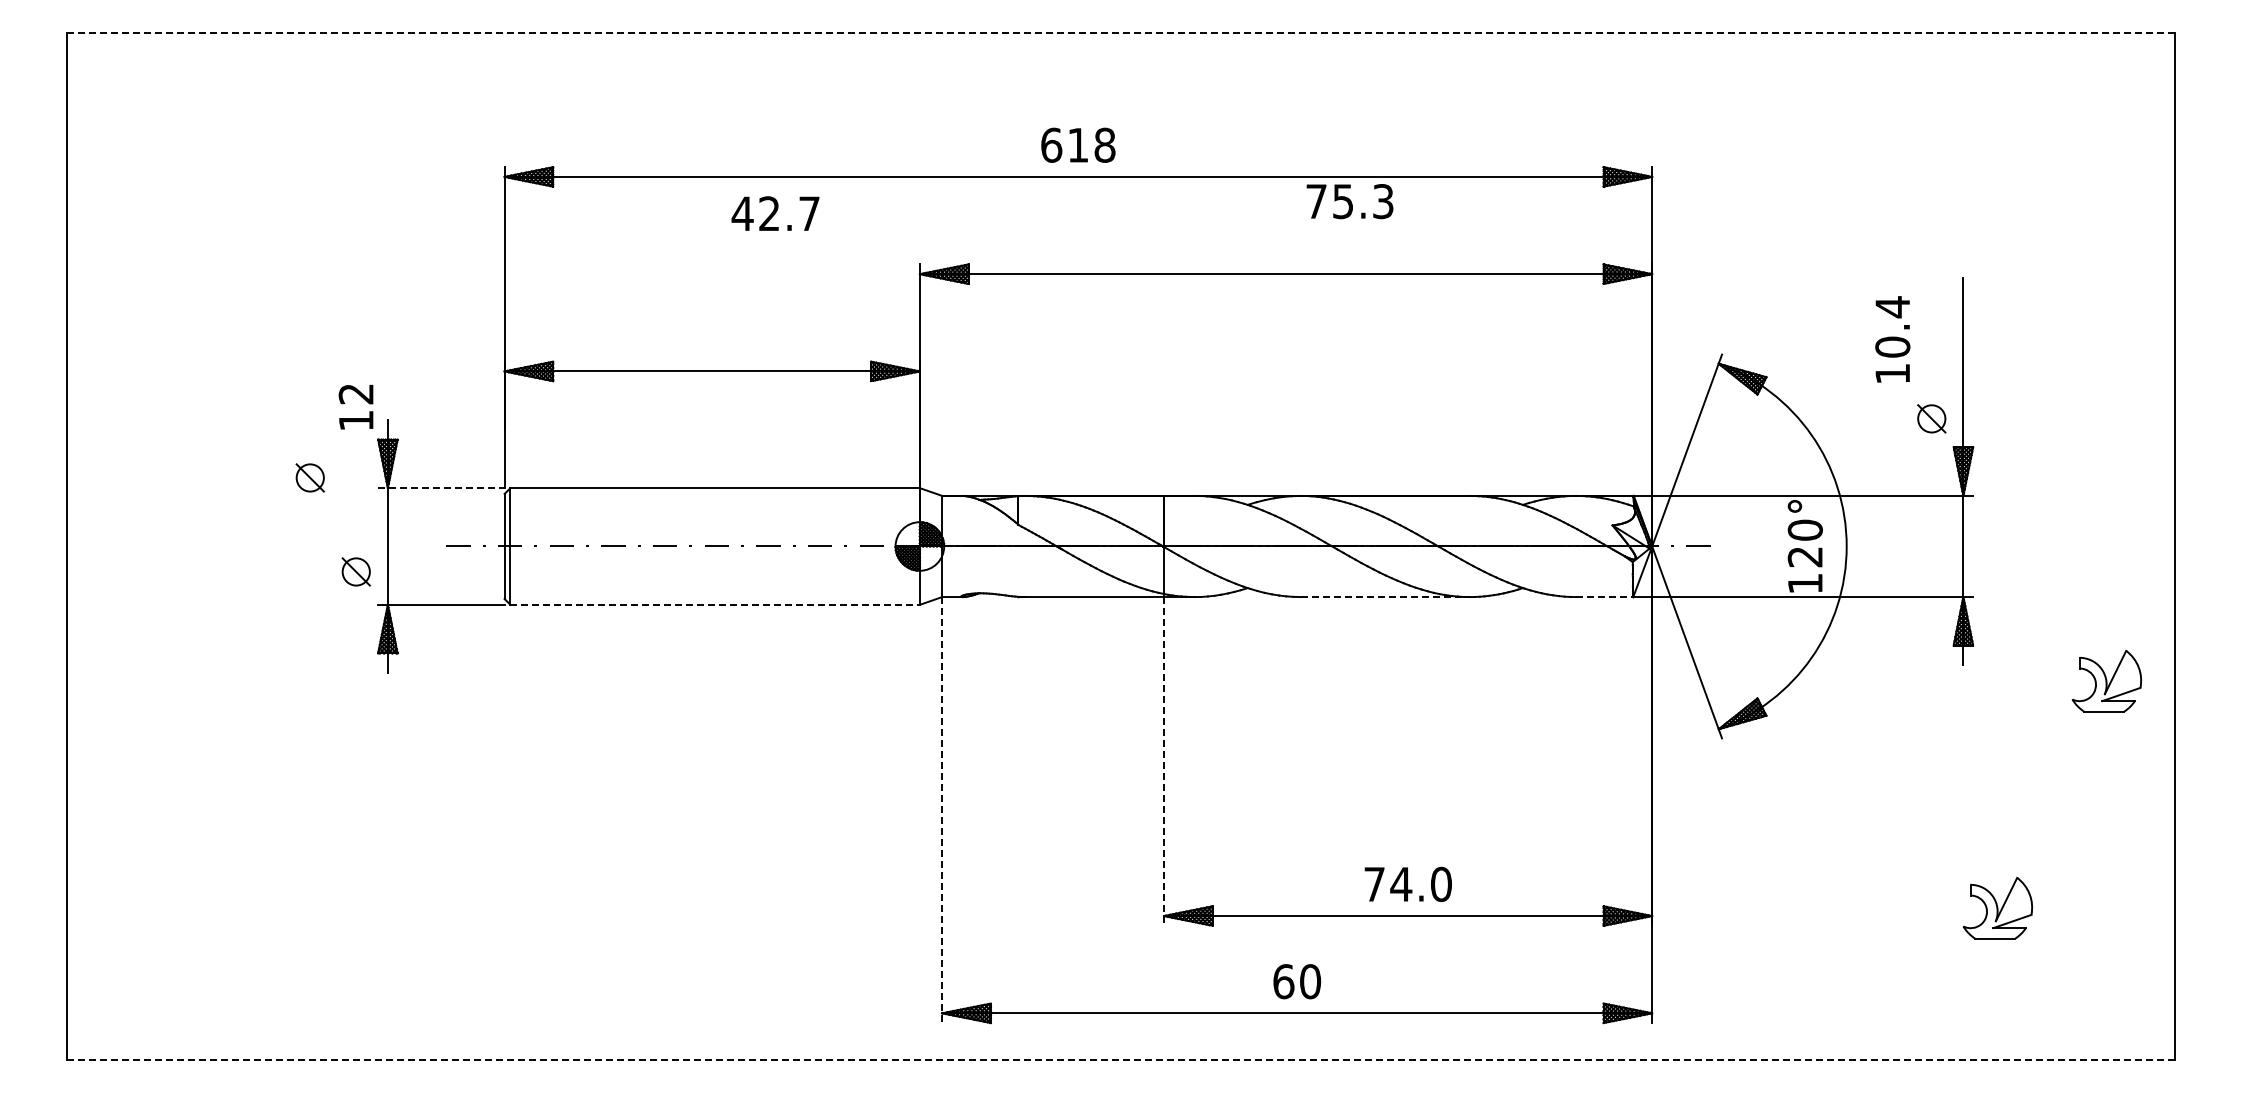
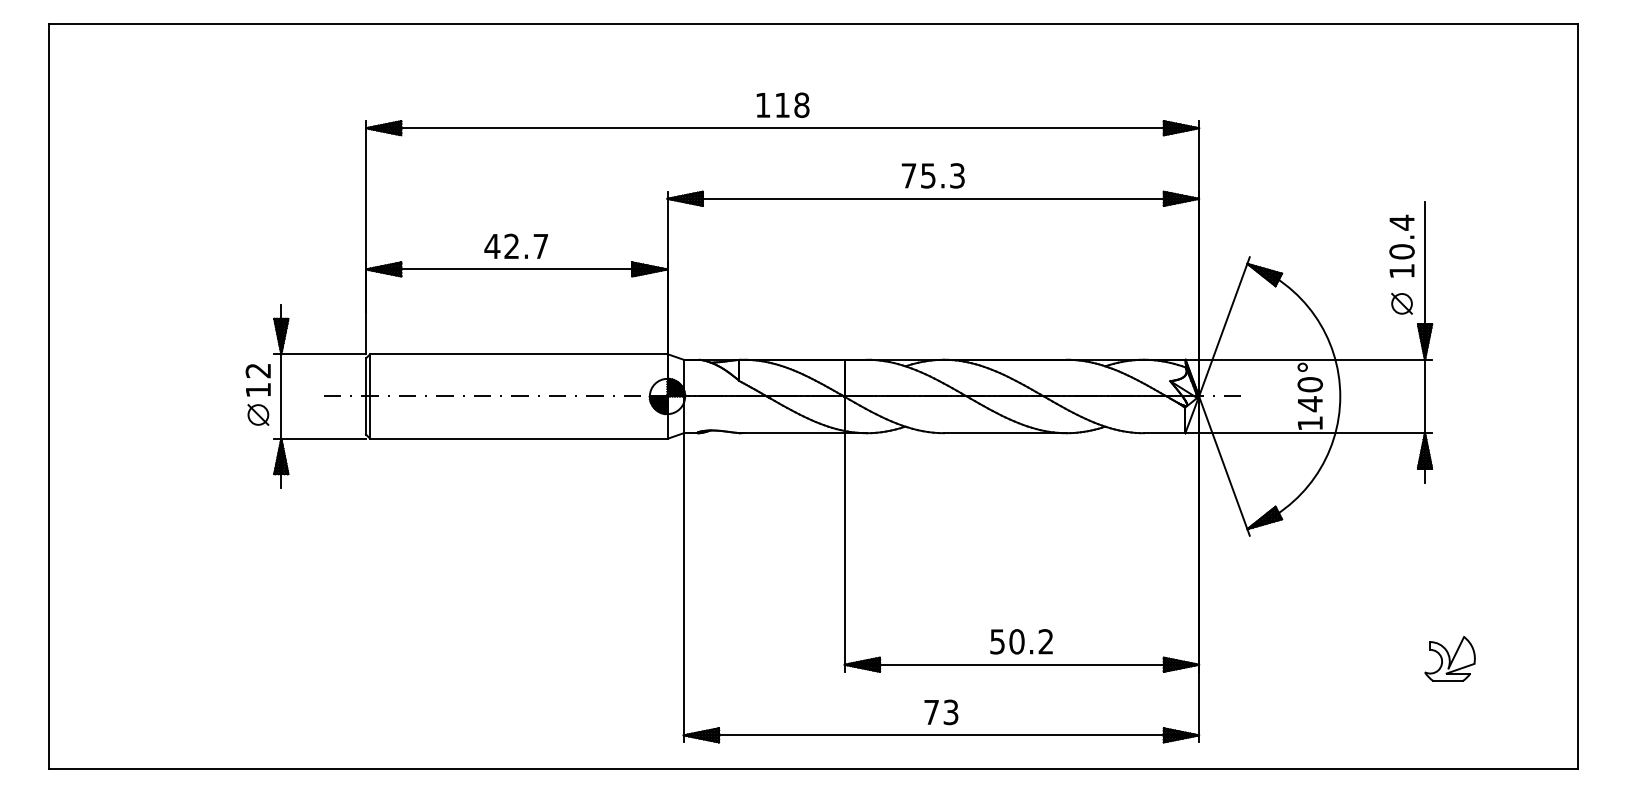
line: (1121, 33) -> (813, 24), dashed -> solid
text: (1051, 144) -> (763, 104), 618 -> 118
text: (1349, 201) -> (932, 175), moved
text: (775, 213) -> (516, 246), moved
text: (1892, 339) -> (1401, 246), moved
text: (355, 407) -> (257, 380), moved
part: (309, 477) -> (224, 346), removed
line: (441, 488) -> (320, 354), dashed -> solid
text: (1804, 557) -> (1309, 404), 120° -> 140°
line: (1385, 597) -> (1005, 433), dashed -> solid
line: (1604, 597) -> (1164, 433), dashed -> solid
line: (715, 604) -> (519, 438), dashed -> solid
part: (2107, 681) -> (1529, 494), removed
line: (1163, 761) -> (844, 552), dashed -> solid
line: (942, 810) -> (683, 588), dashed -> solid
text: (1407, 884) -> (1021, 641), 74.0 -> 50.2
text: (1297, 981) -> (941, 712), 60 -> 73
line: (1121, 1059) -> (813, 768), dashed -> solid

